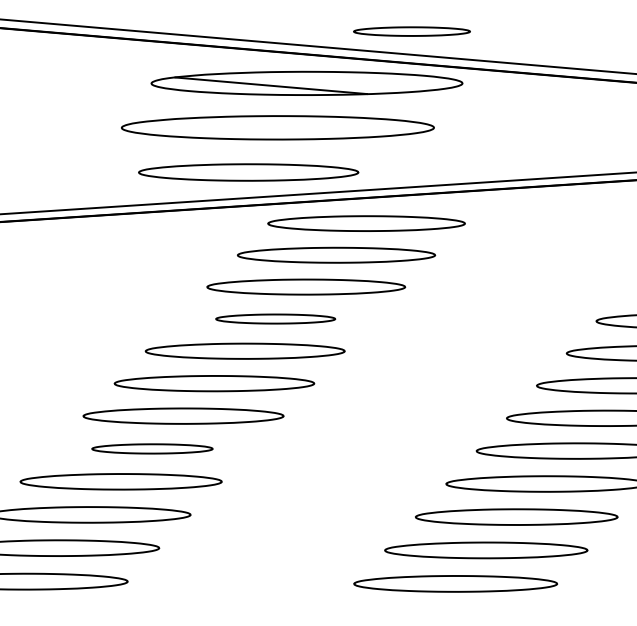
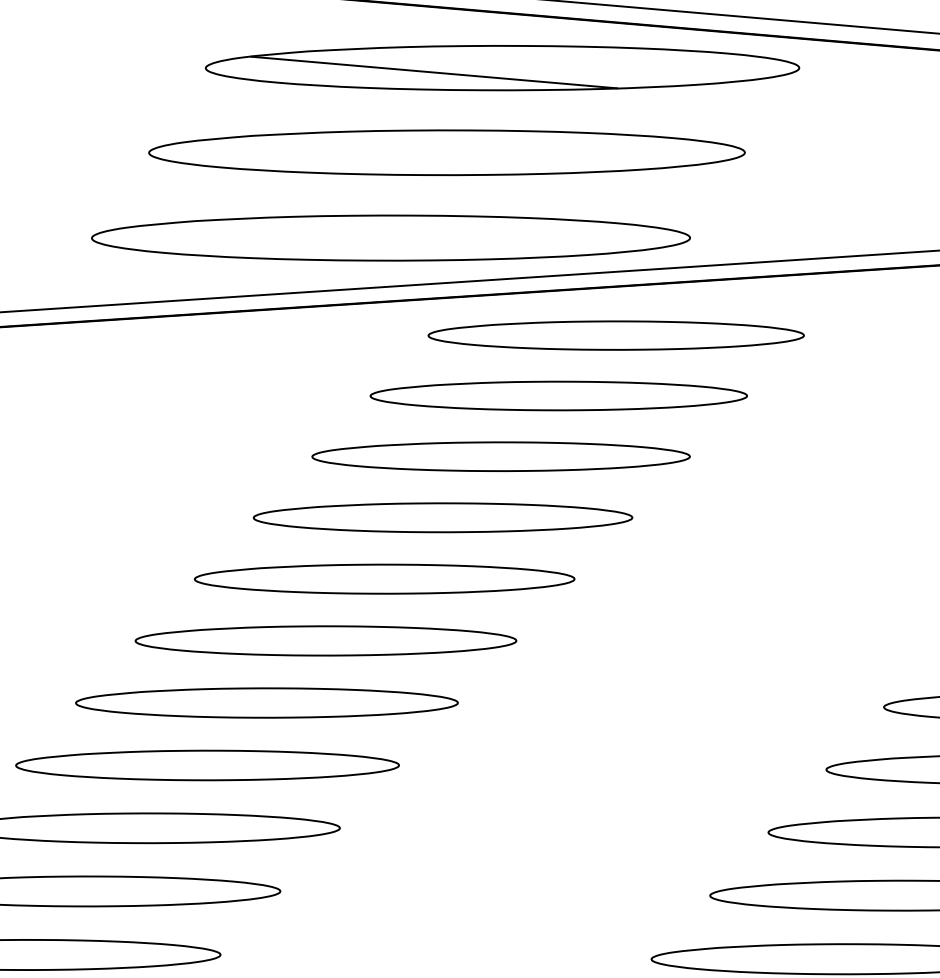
part: (248, 172) -> (390, 238), size x1.43
part: (275, 318) -> (442, 516), size x1.67
part: (152, 448) -> (207, 764), size x1.67

